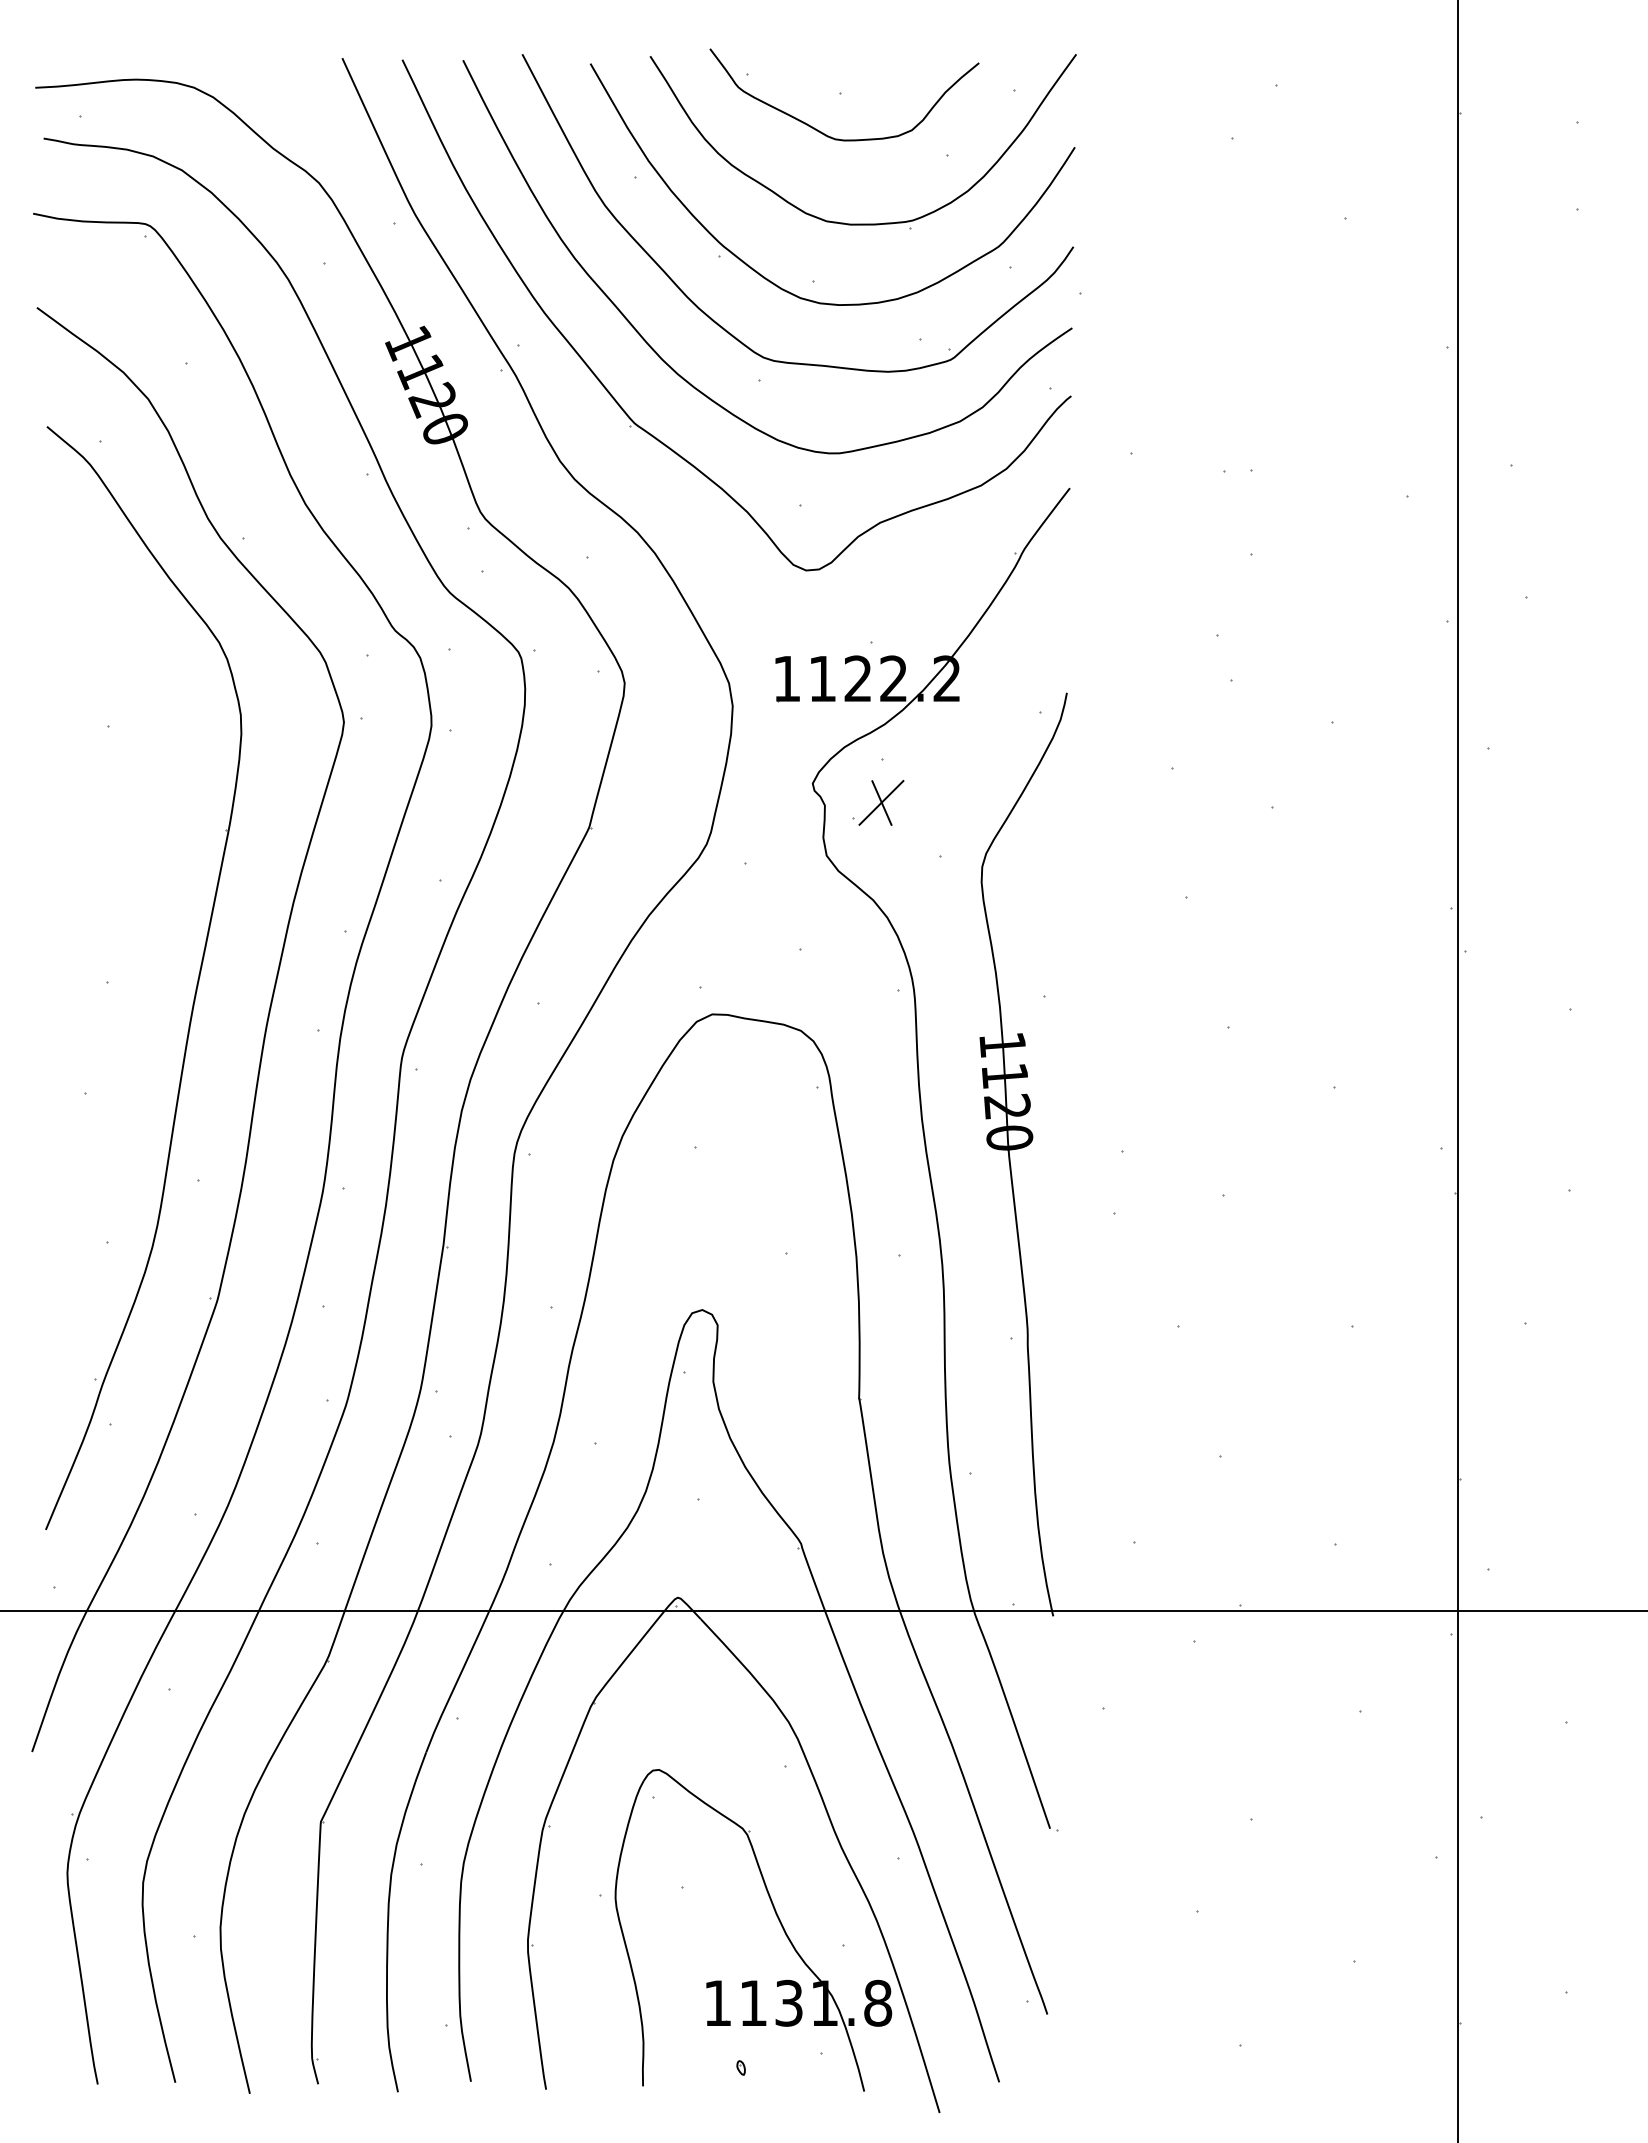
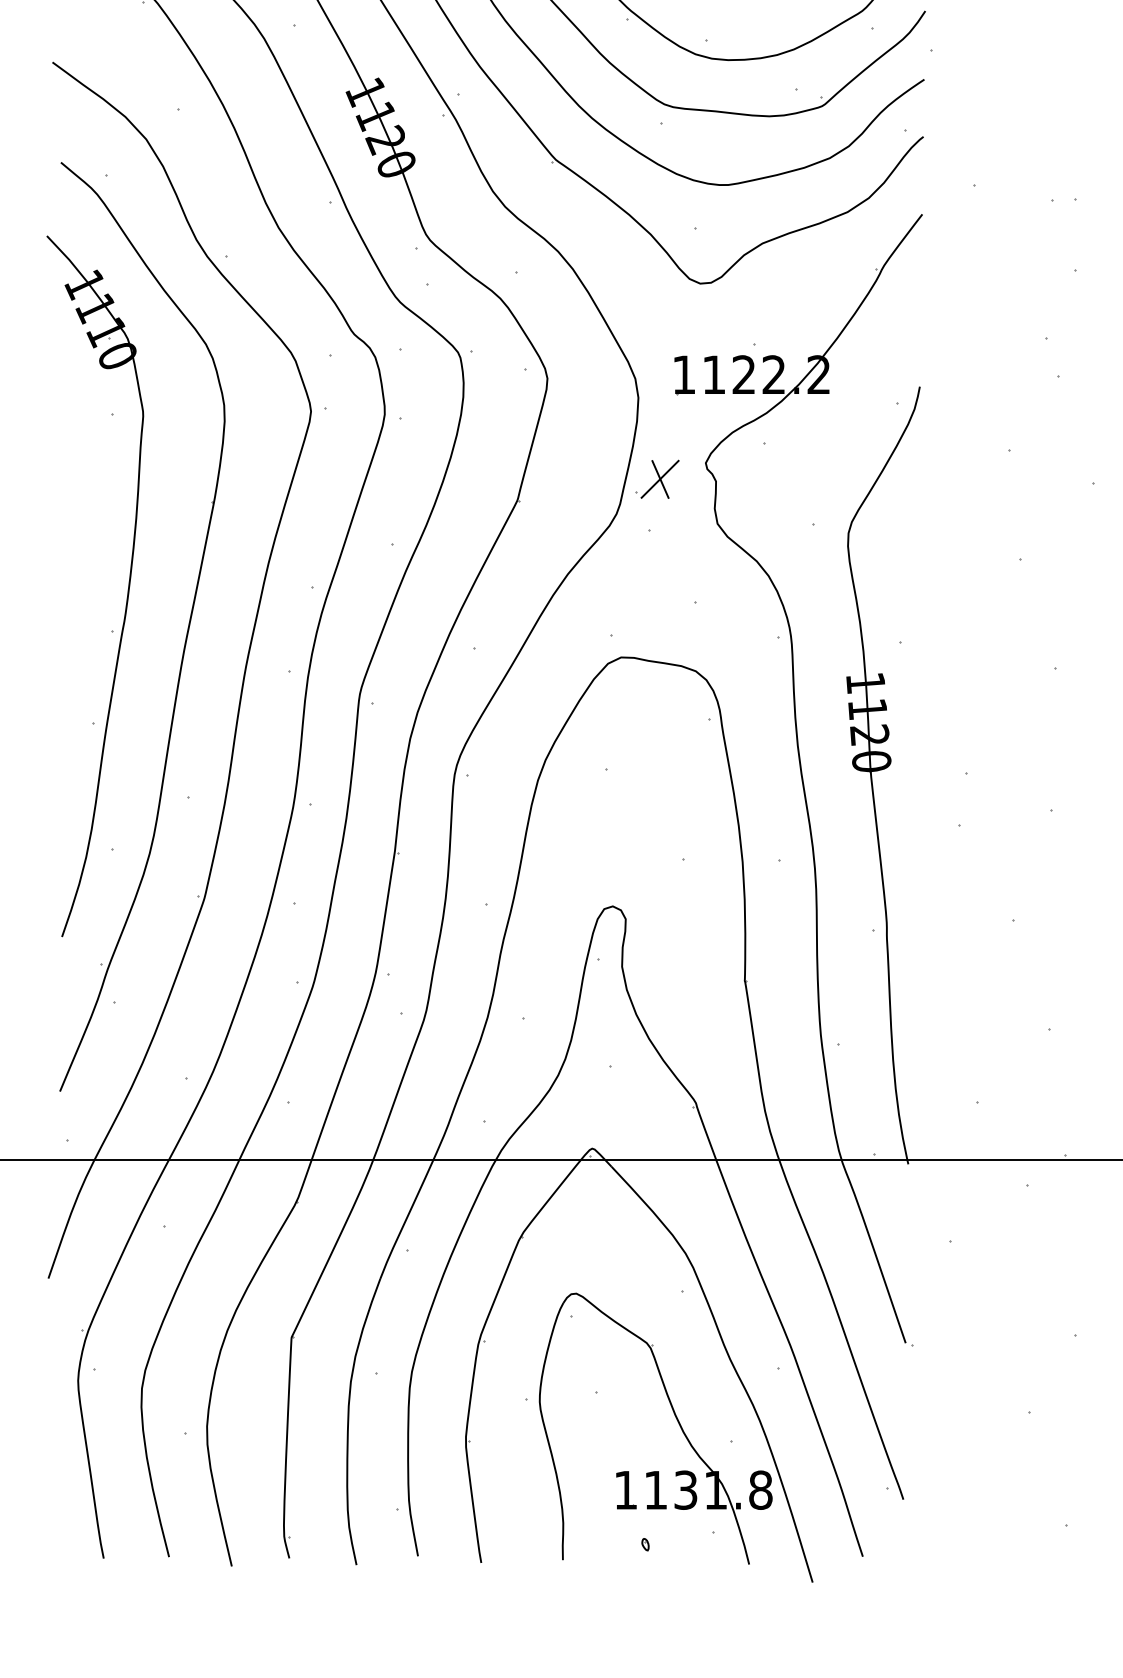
part: (878, 802) -> (657, 479), moved
part: (126, 932) -> (127, 588), added

